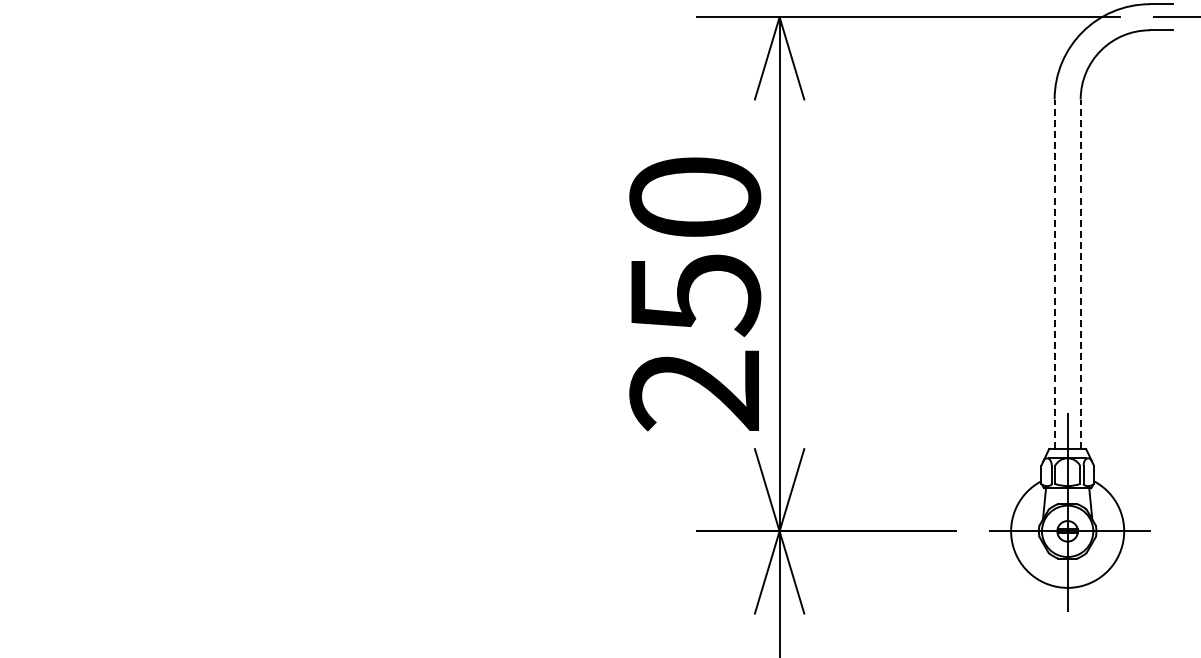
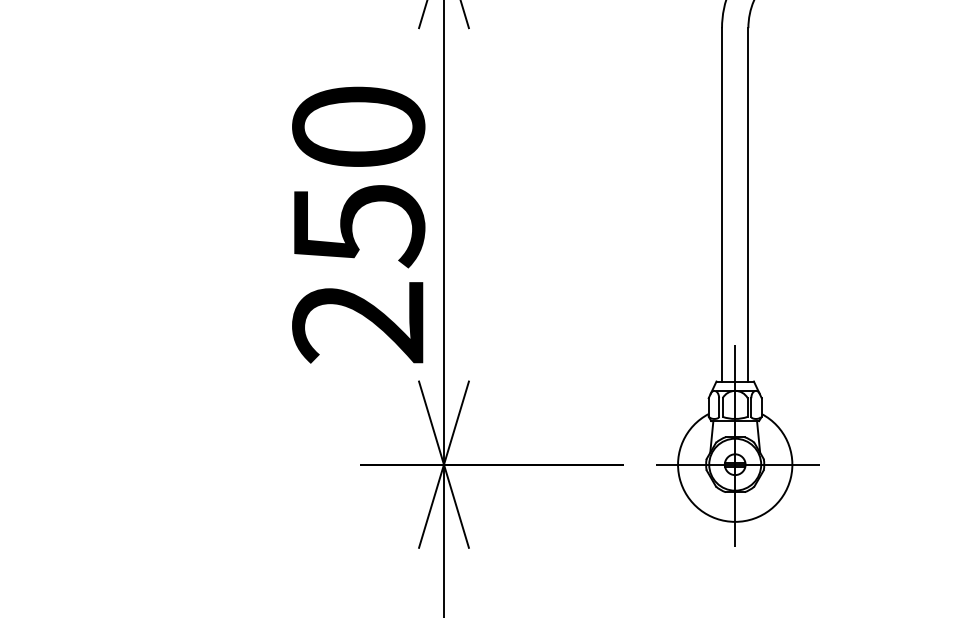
line: (1054, 274) -> (721, 205), dashed -> solid
line: (1080, 274) -> (748, 205), dashed -> solid

